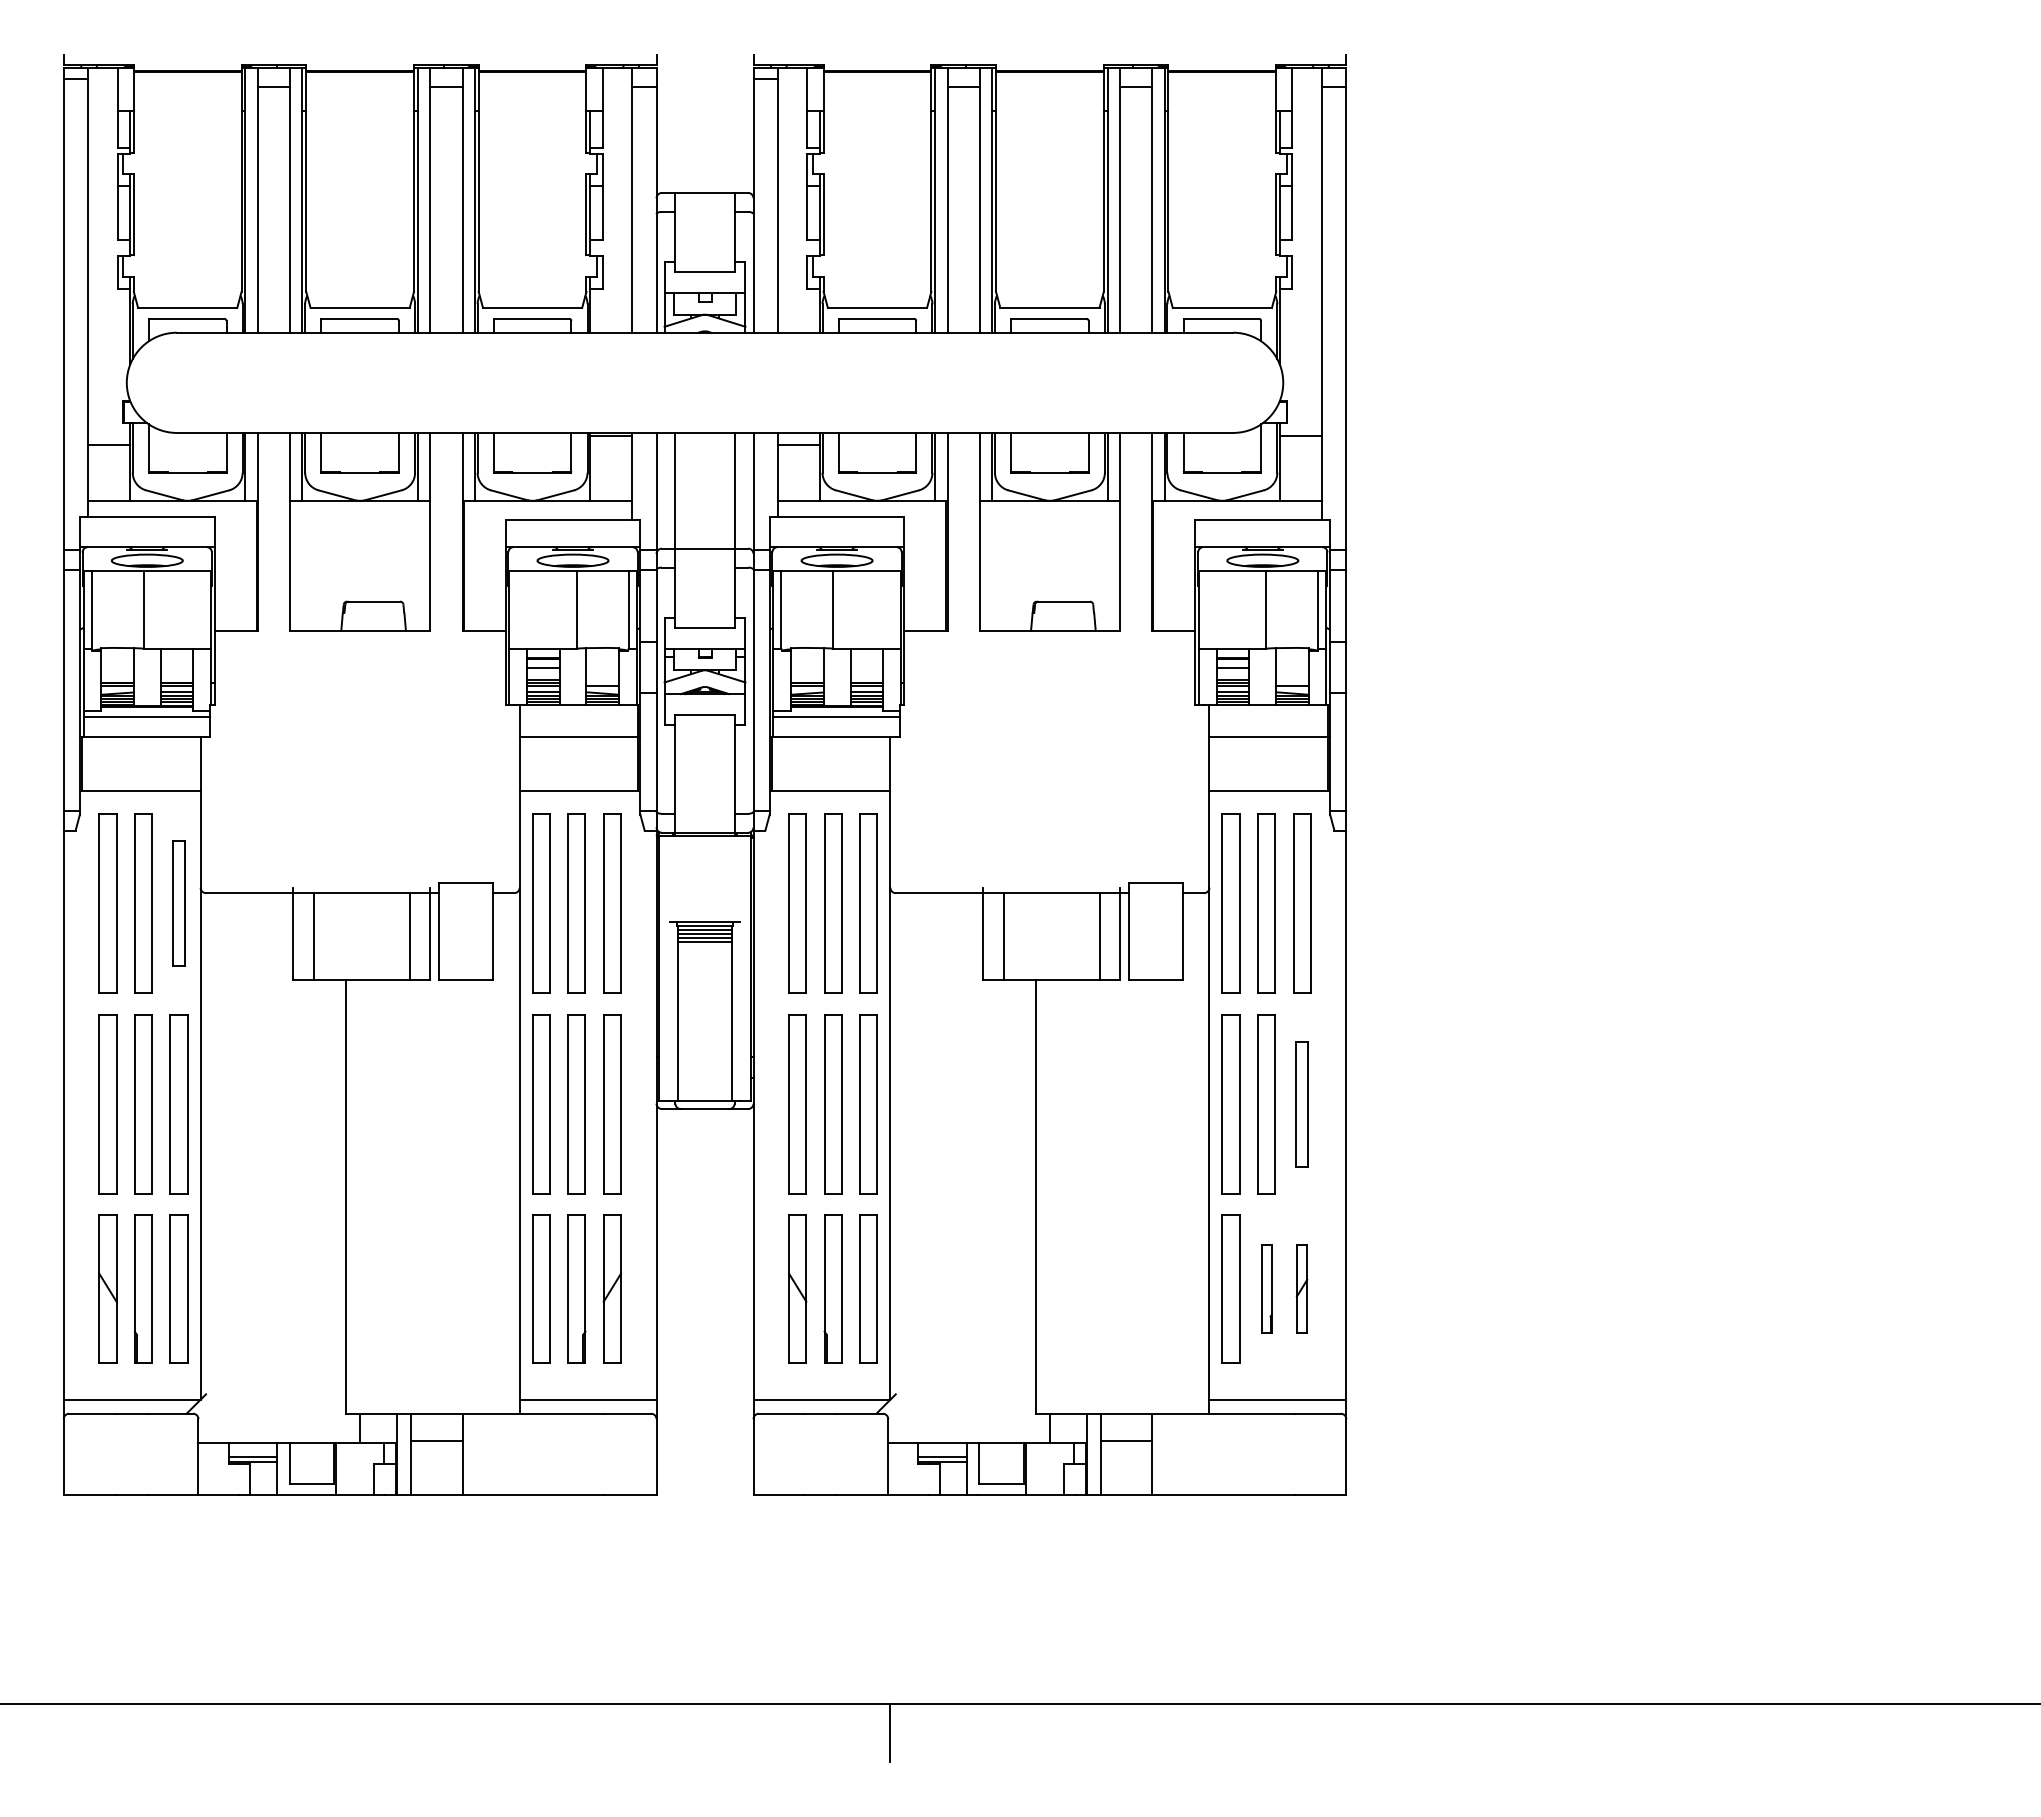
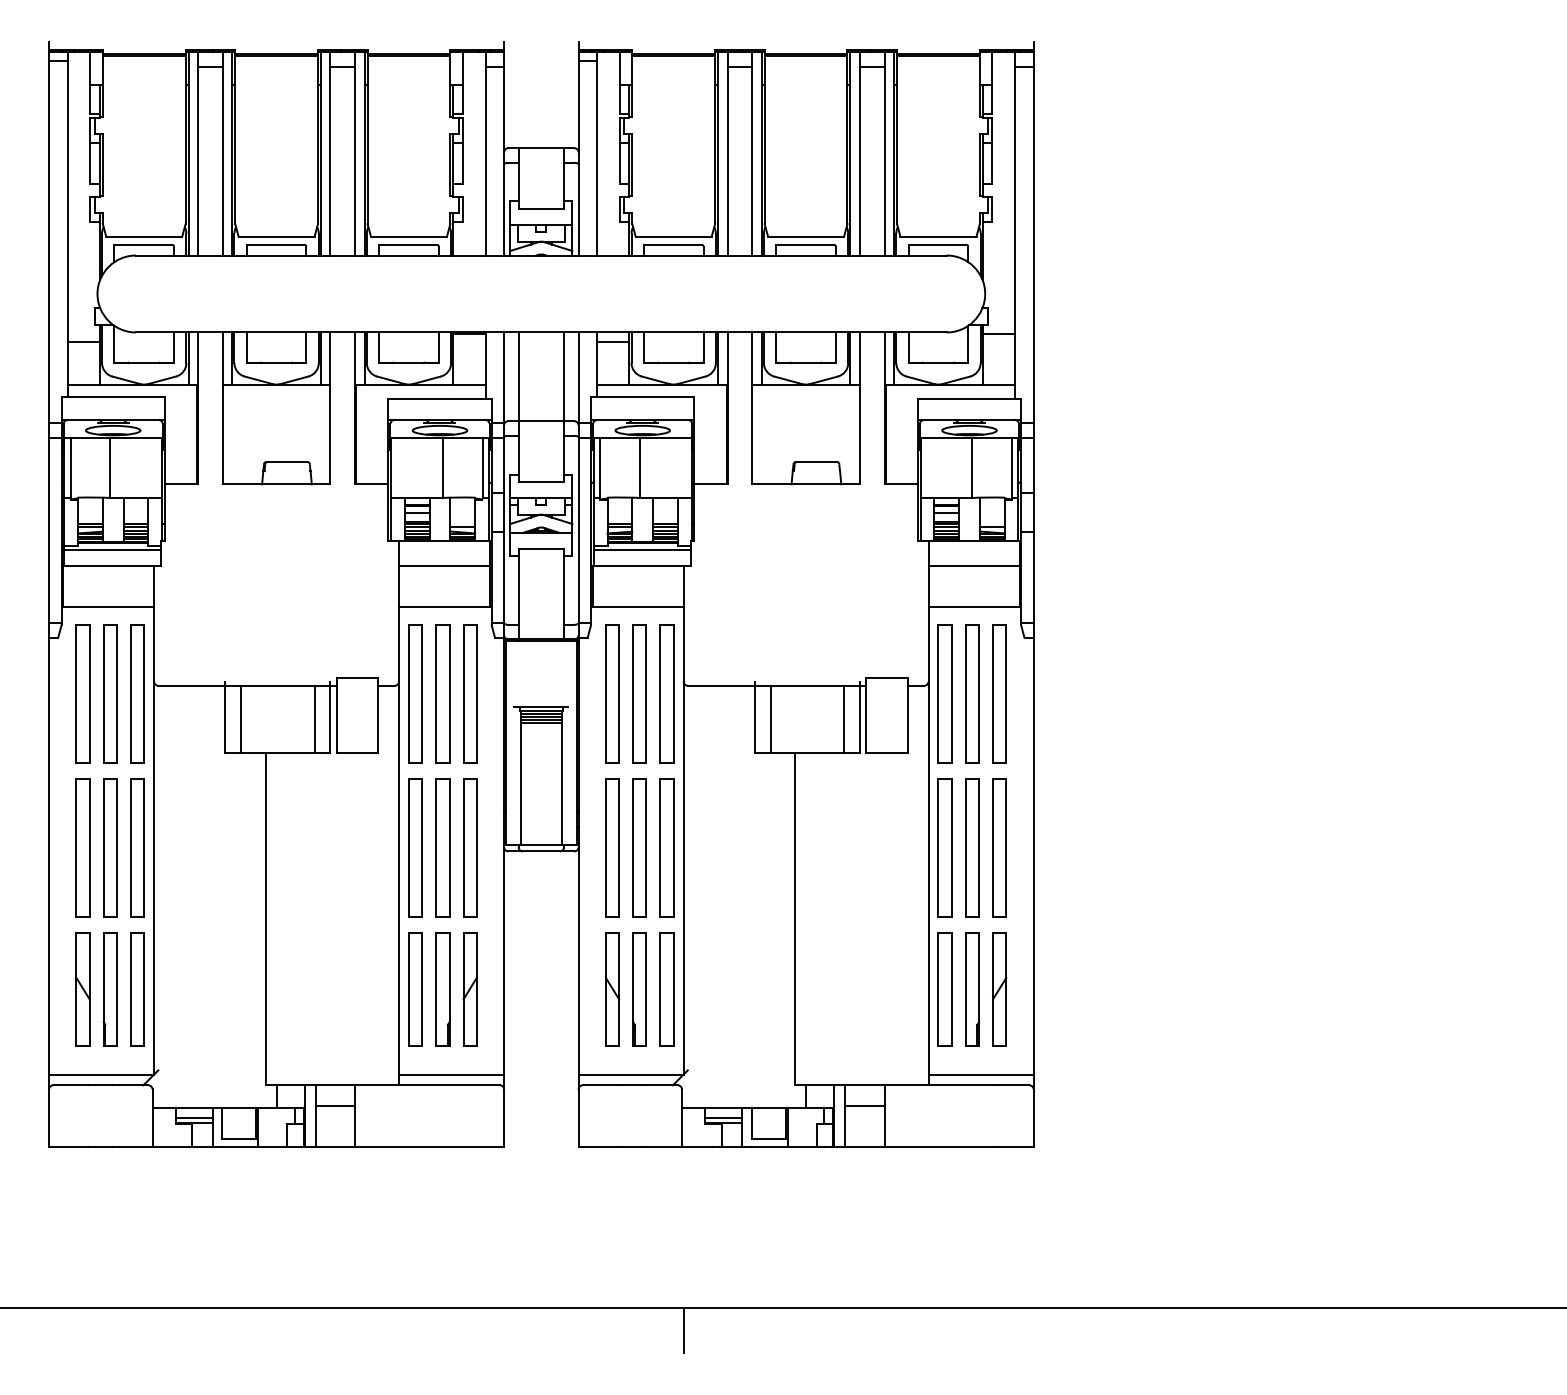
part: (178, 903) -> (137, 693), size x1.43
part: (1302, 1104) -> (999, 847), size x1.43
part: (1266, 1288) -> (972, 989), size x1.67
part: (1301, 1288) -> (999, 989), size x1.67

